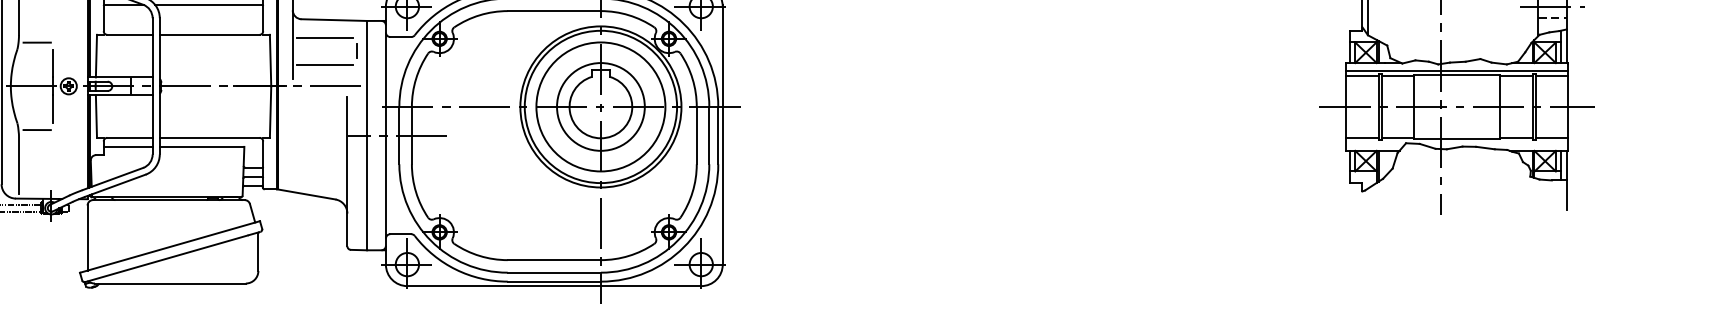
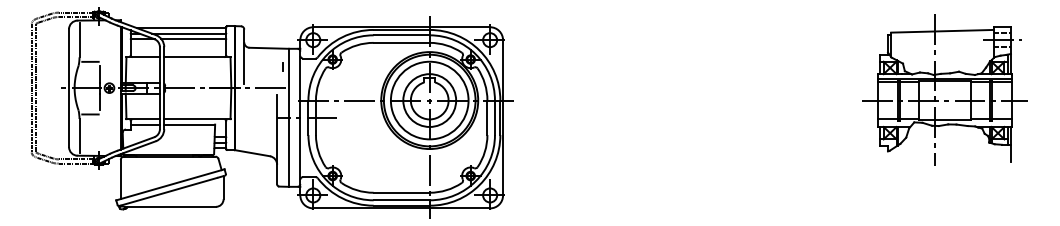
line: (324, 38) -> (263, 59), removed
line: (324, 65) -> (263, 75), removed

